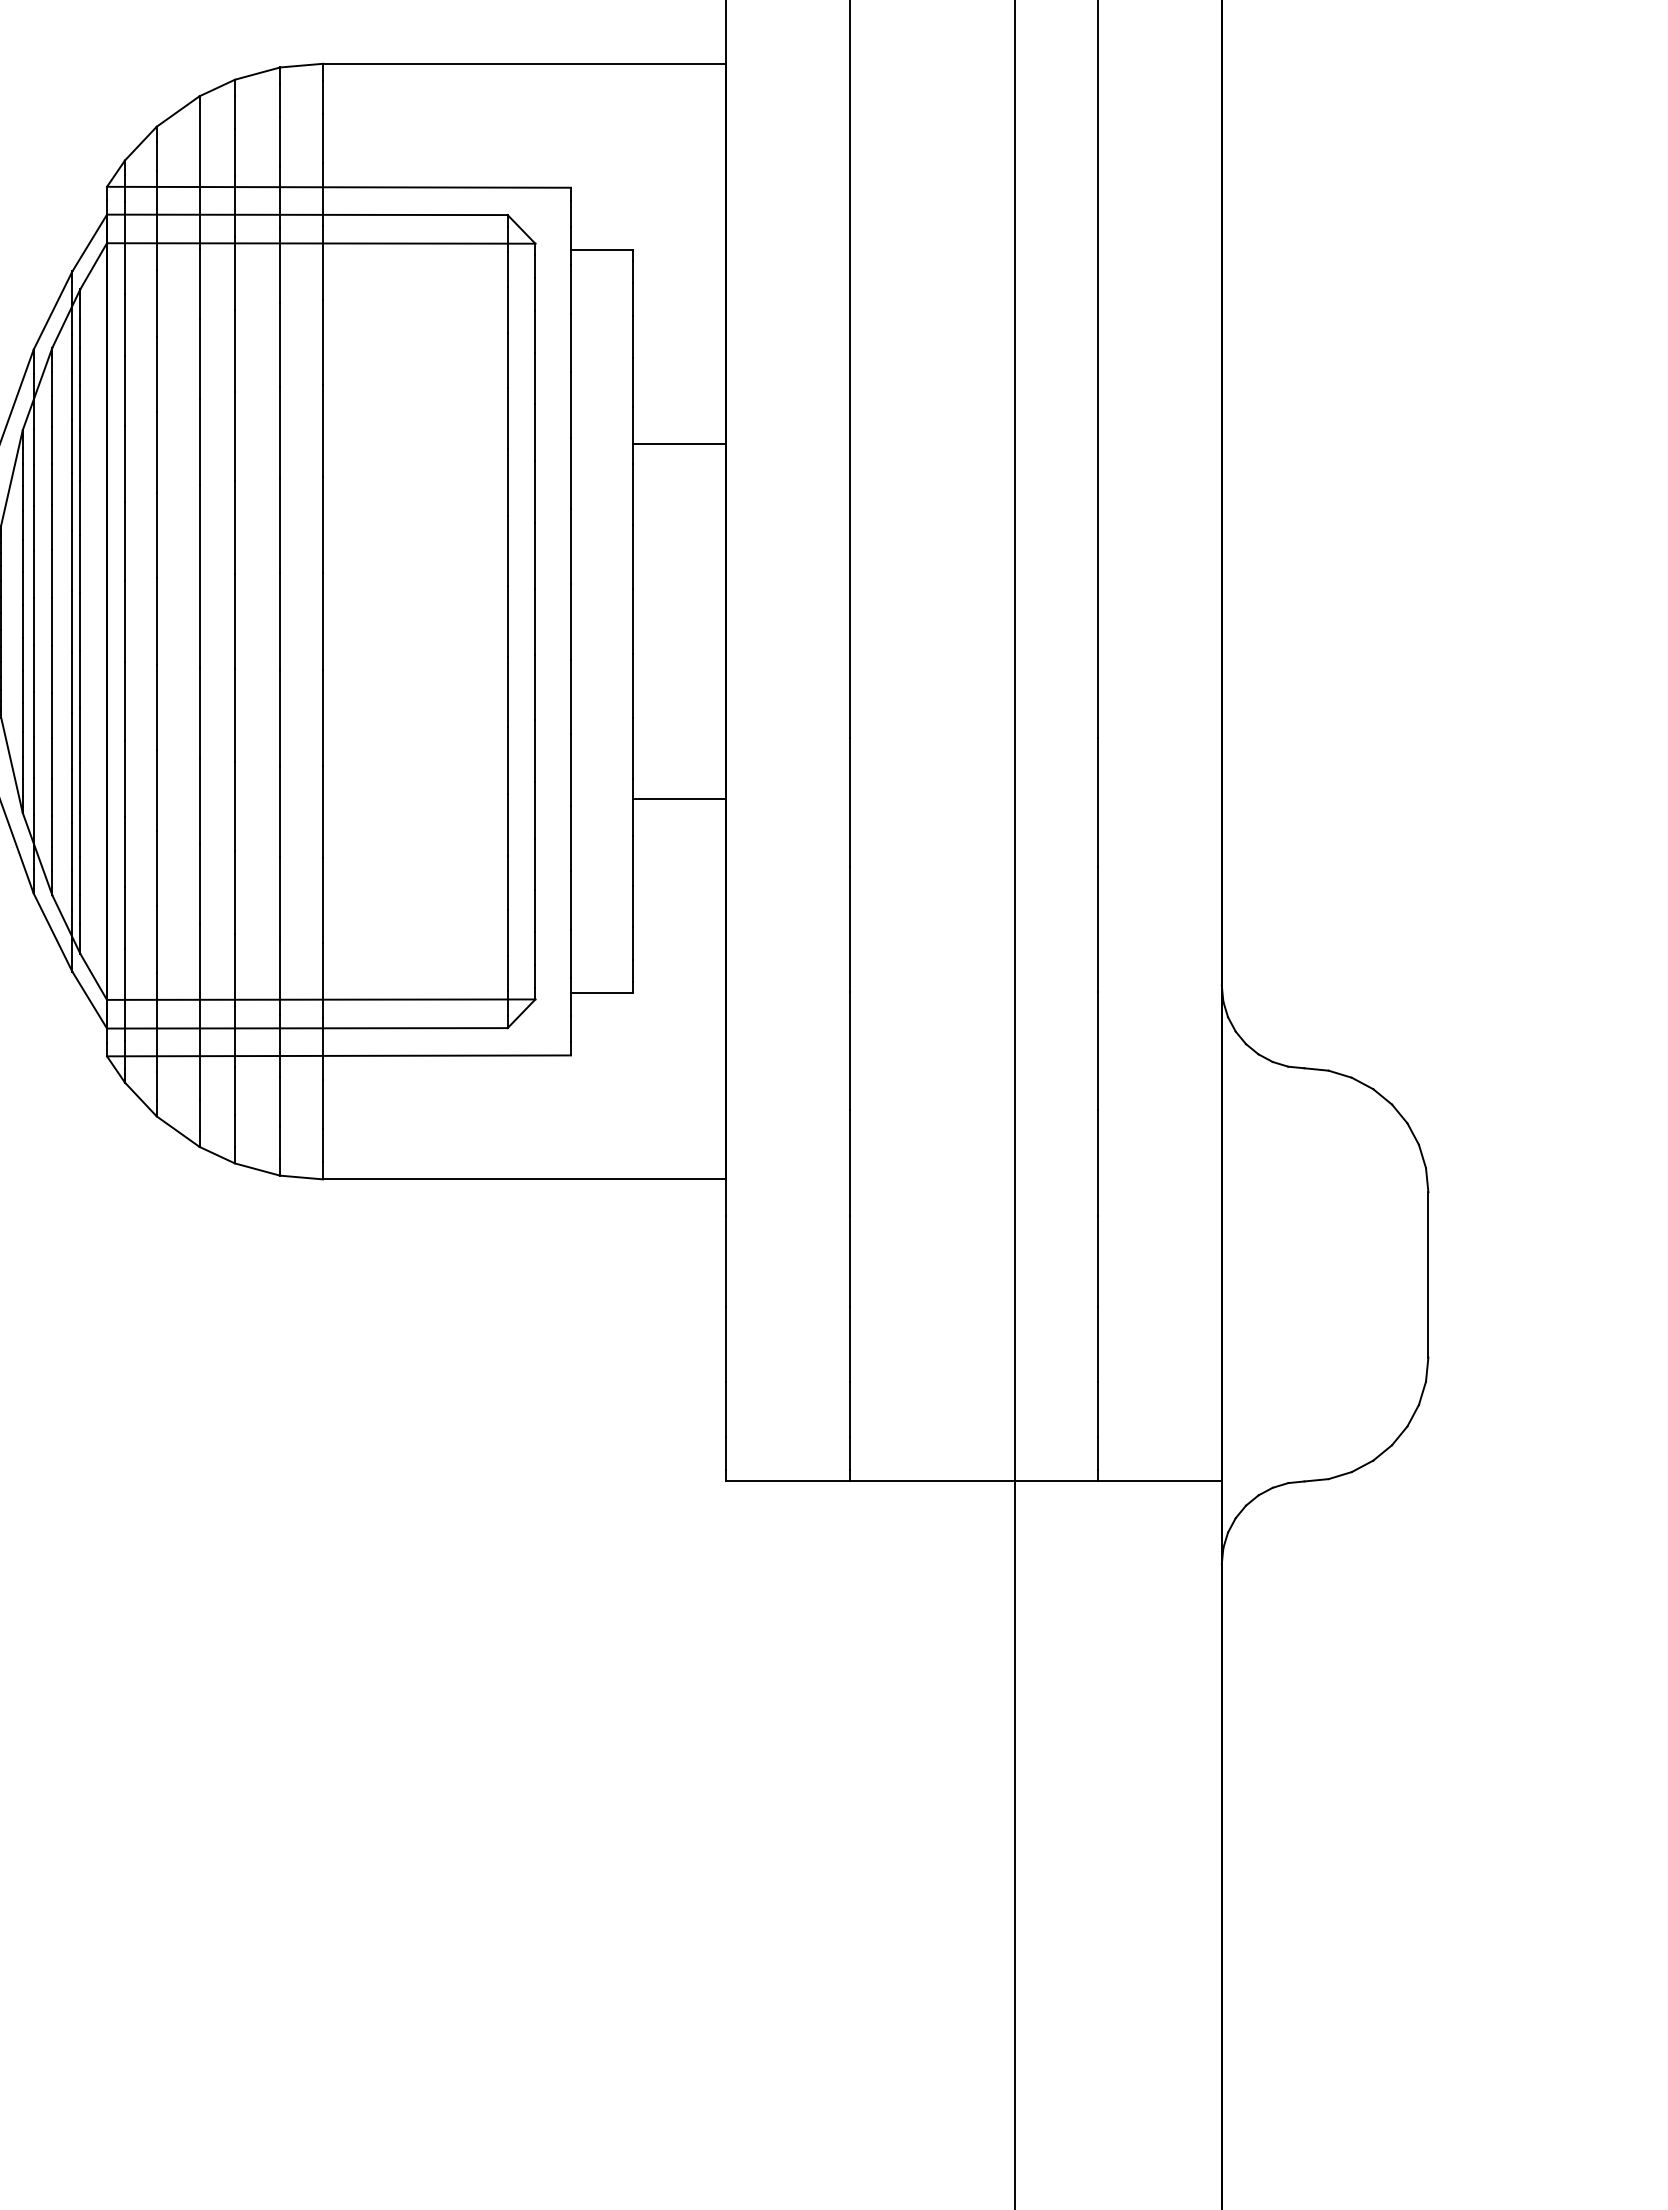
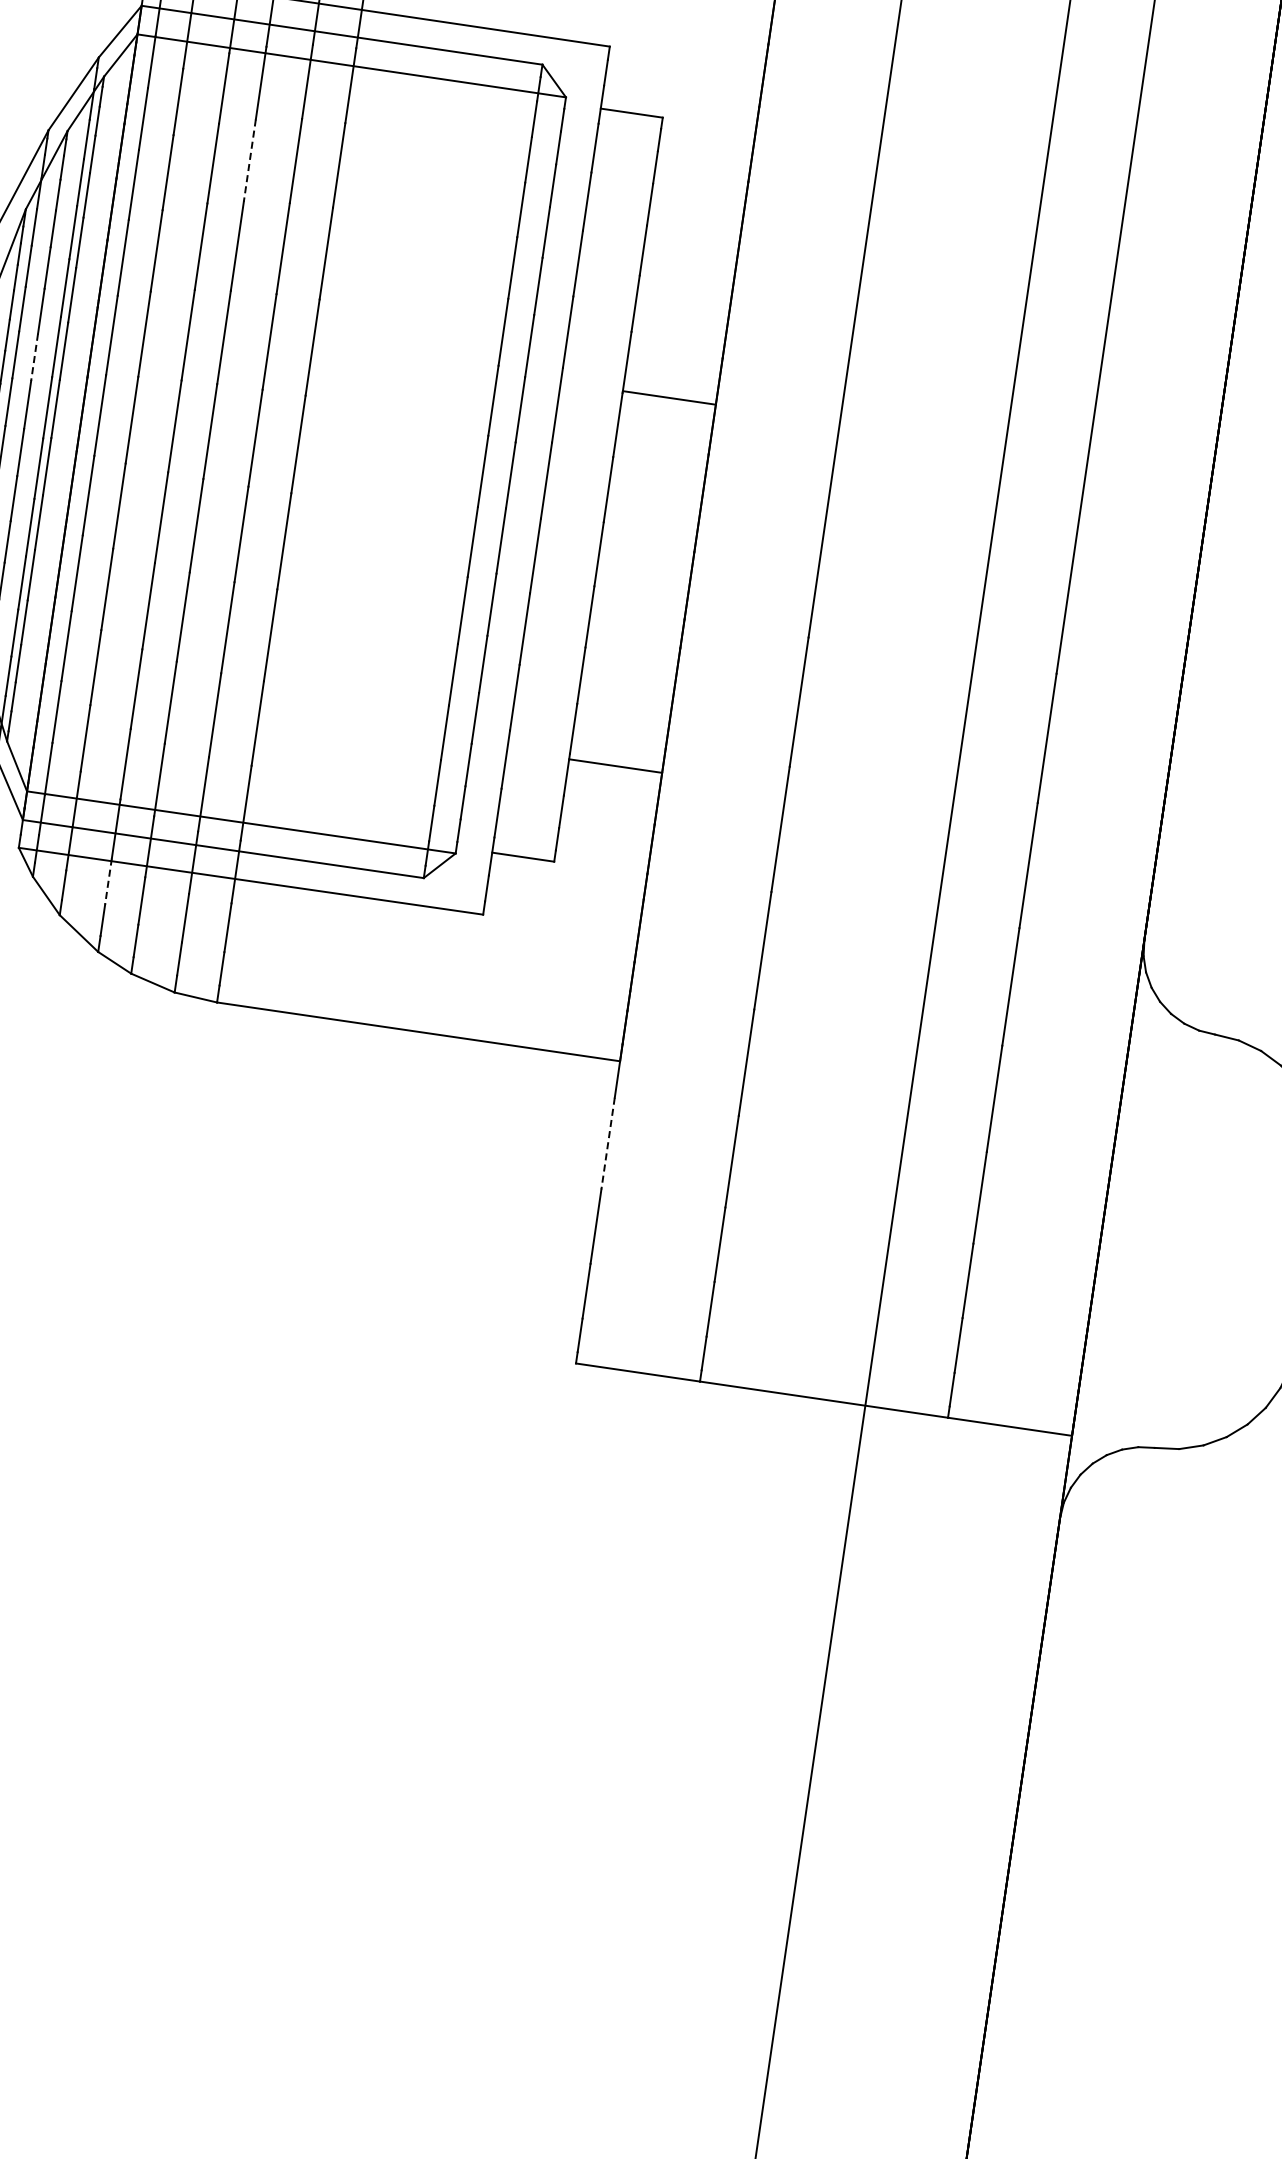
line: (234, 351) -> (249, 161), solid -> dashed
line: (679, 444) -> (669, 398), moved
line: (52, 574) -> (34, 357), solid -> dashed
line: (679, 799) -> (615, 766), moved
line: (199, 1076) -> (108, 881), solid -> dashed
line: (725, 1261) -> (607, 1143), solid -> dashed

